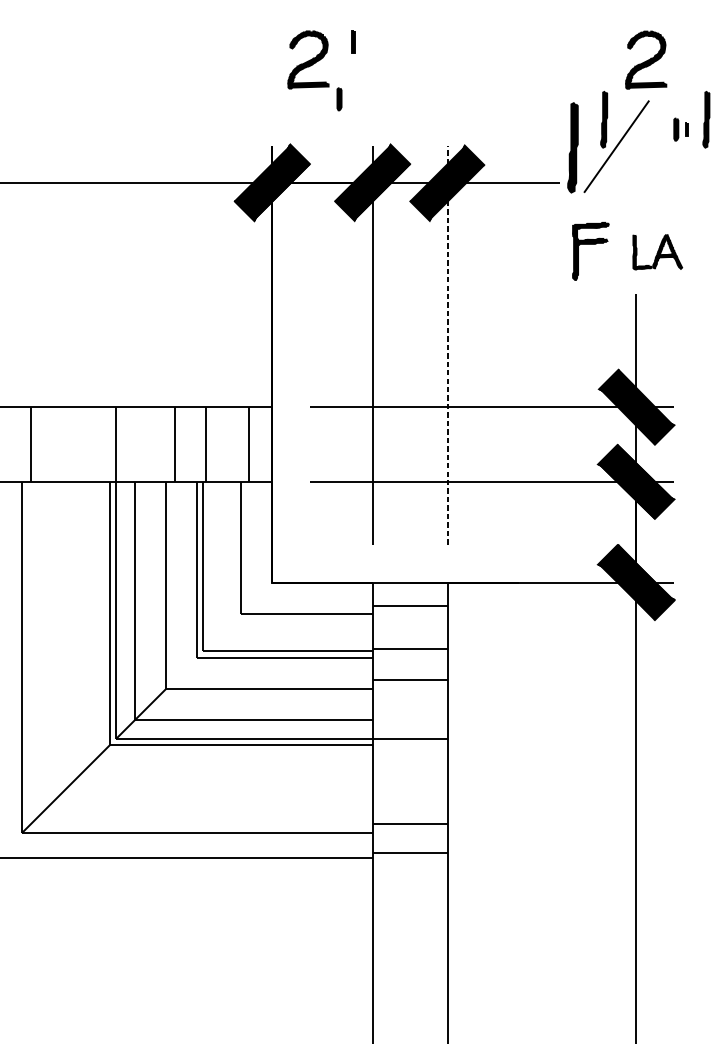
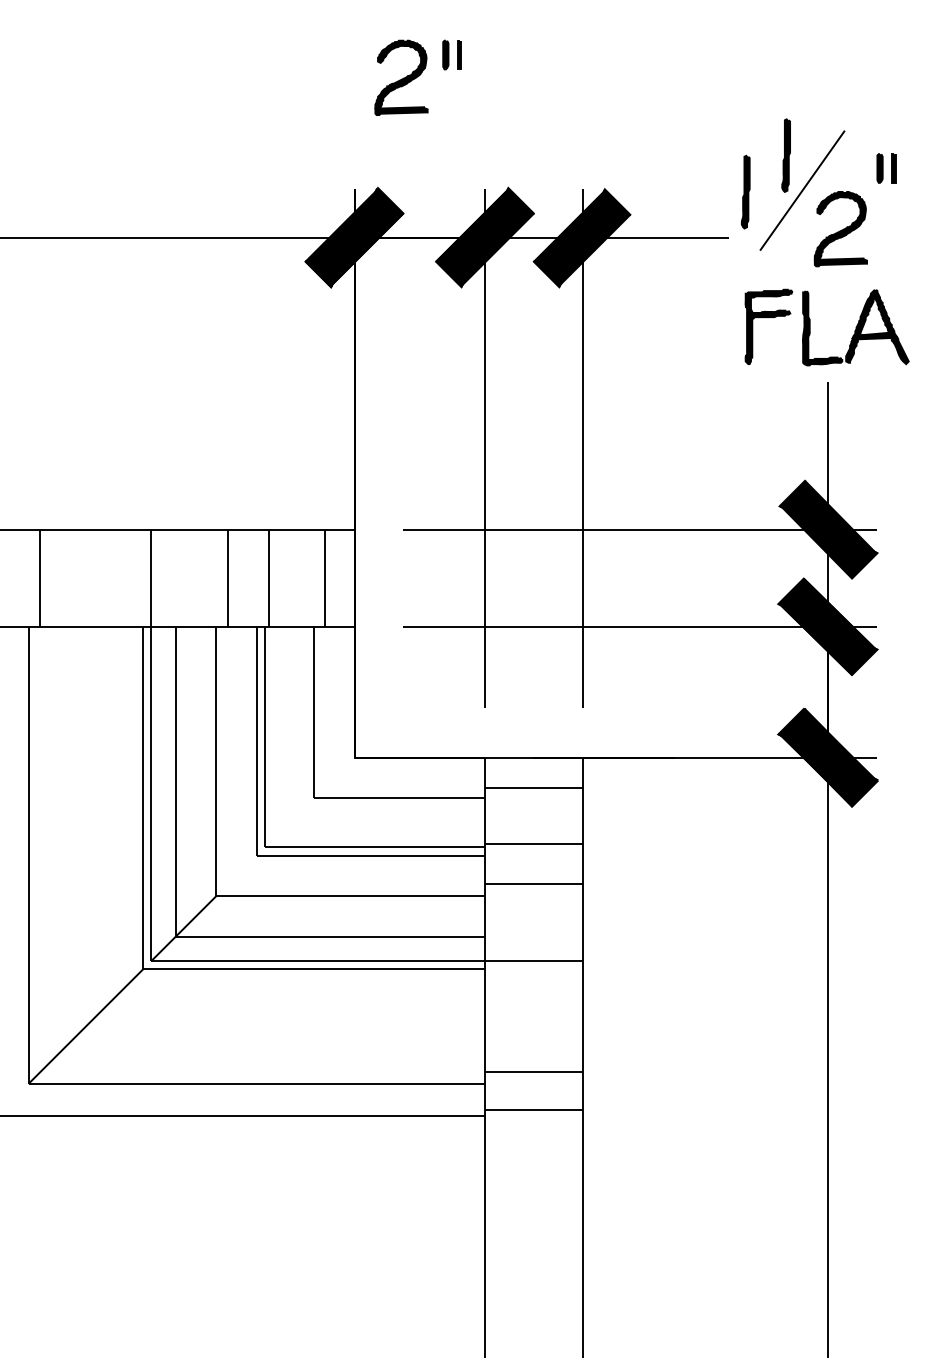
part: (645, 60) -> (840, 229), moved
part: (339, 98) -> (445, 54), moved
part: (705, 119) -> (918, 155), removed
part: (686, 129) -> (893, 168), size x1.67
part: (572, 147) -> (745, 191), size x0.62
part: (657, 251) -> (855, 327), size x1.67
line: (447, 344) -> (582, 448), dashed -> solid

